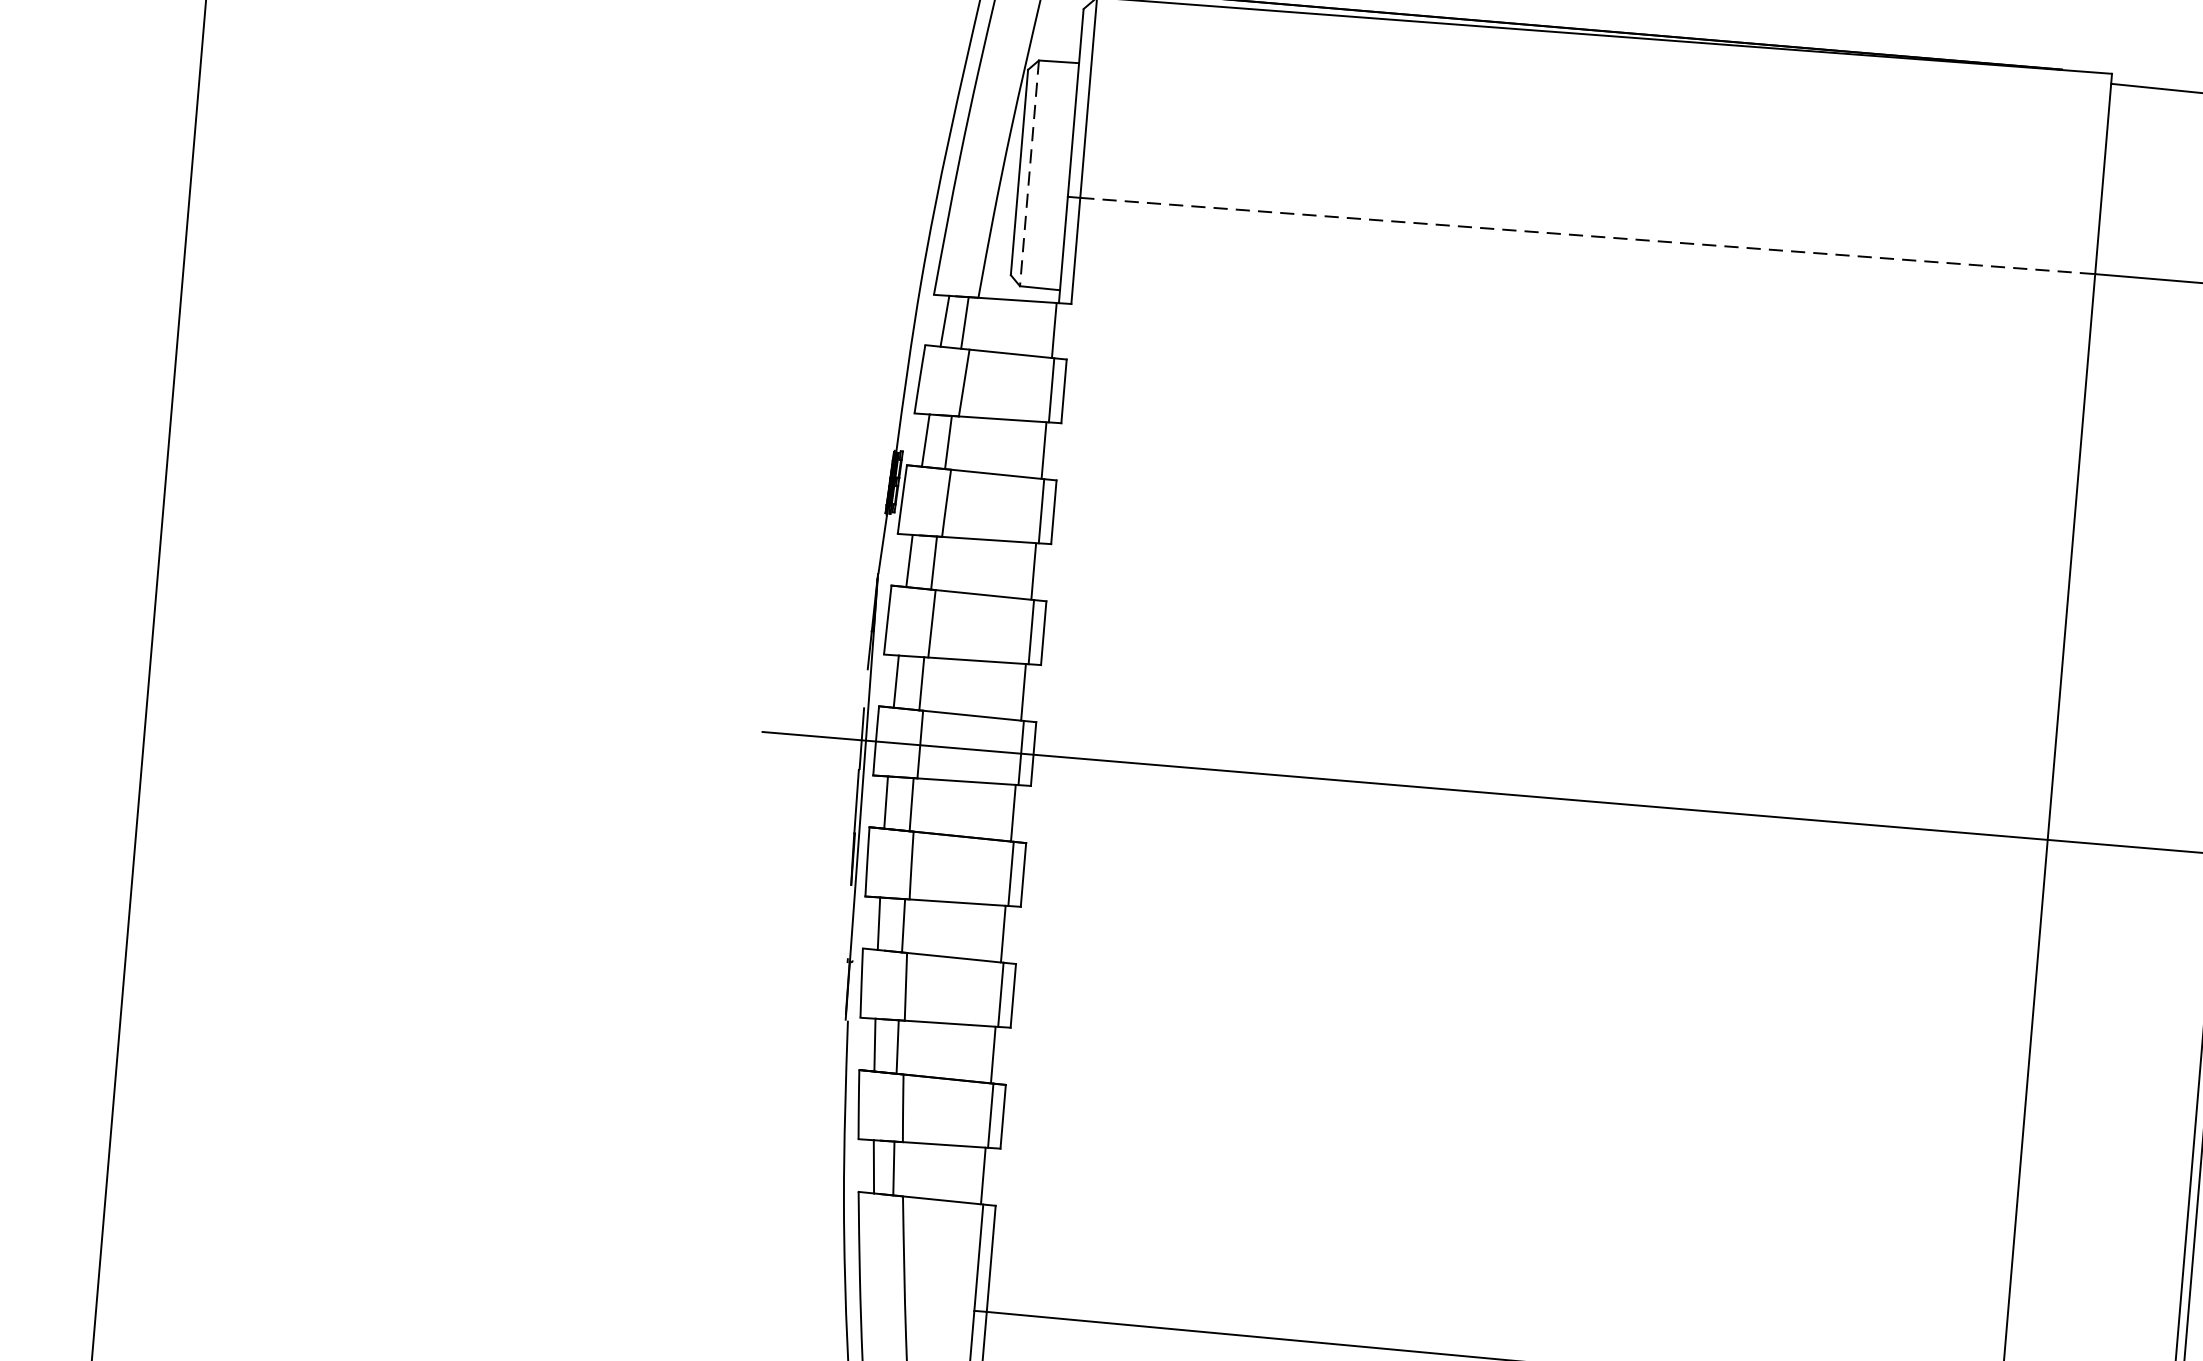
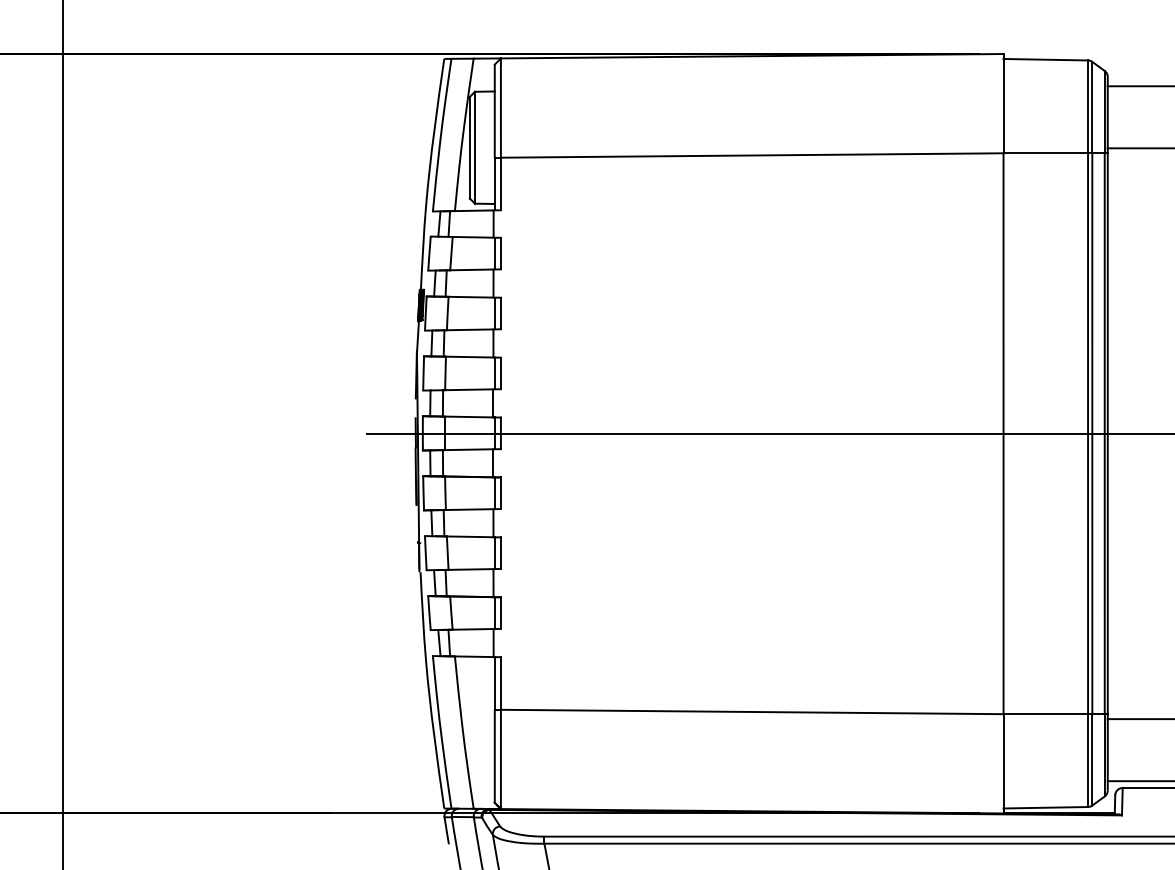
line: (1028, 172) -> (474, 147), dashed -> solid
line: (1588, 236) -> (752, 155), dashed -> solid

